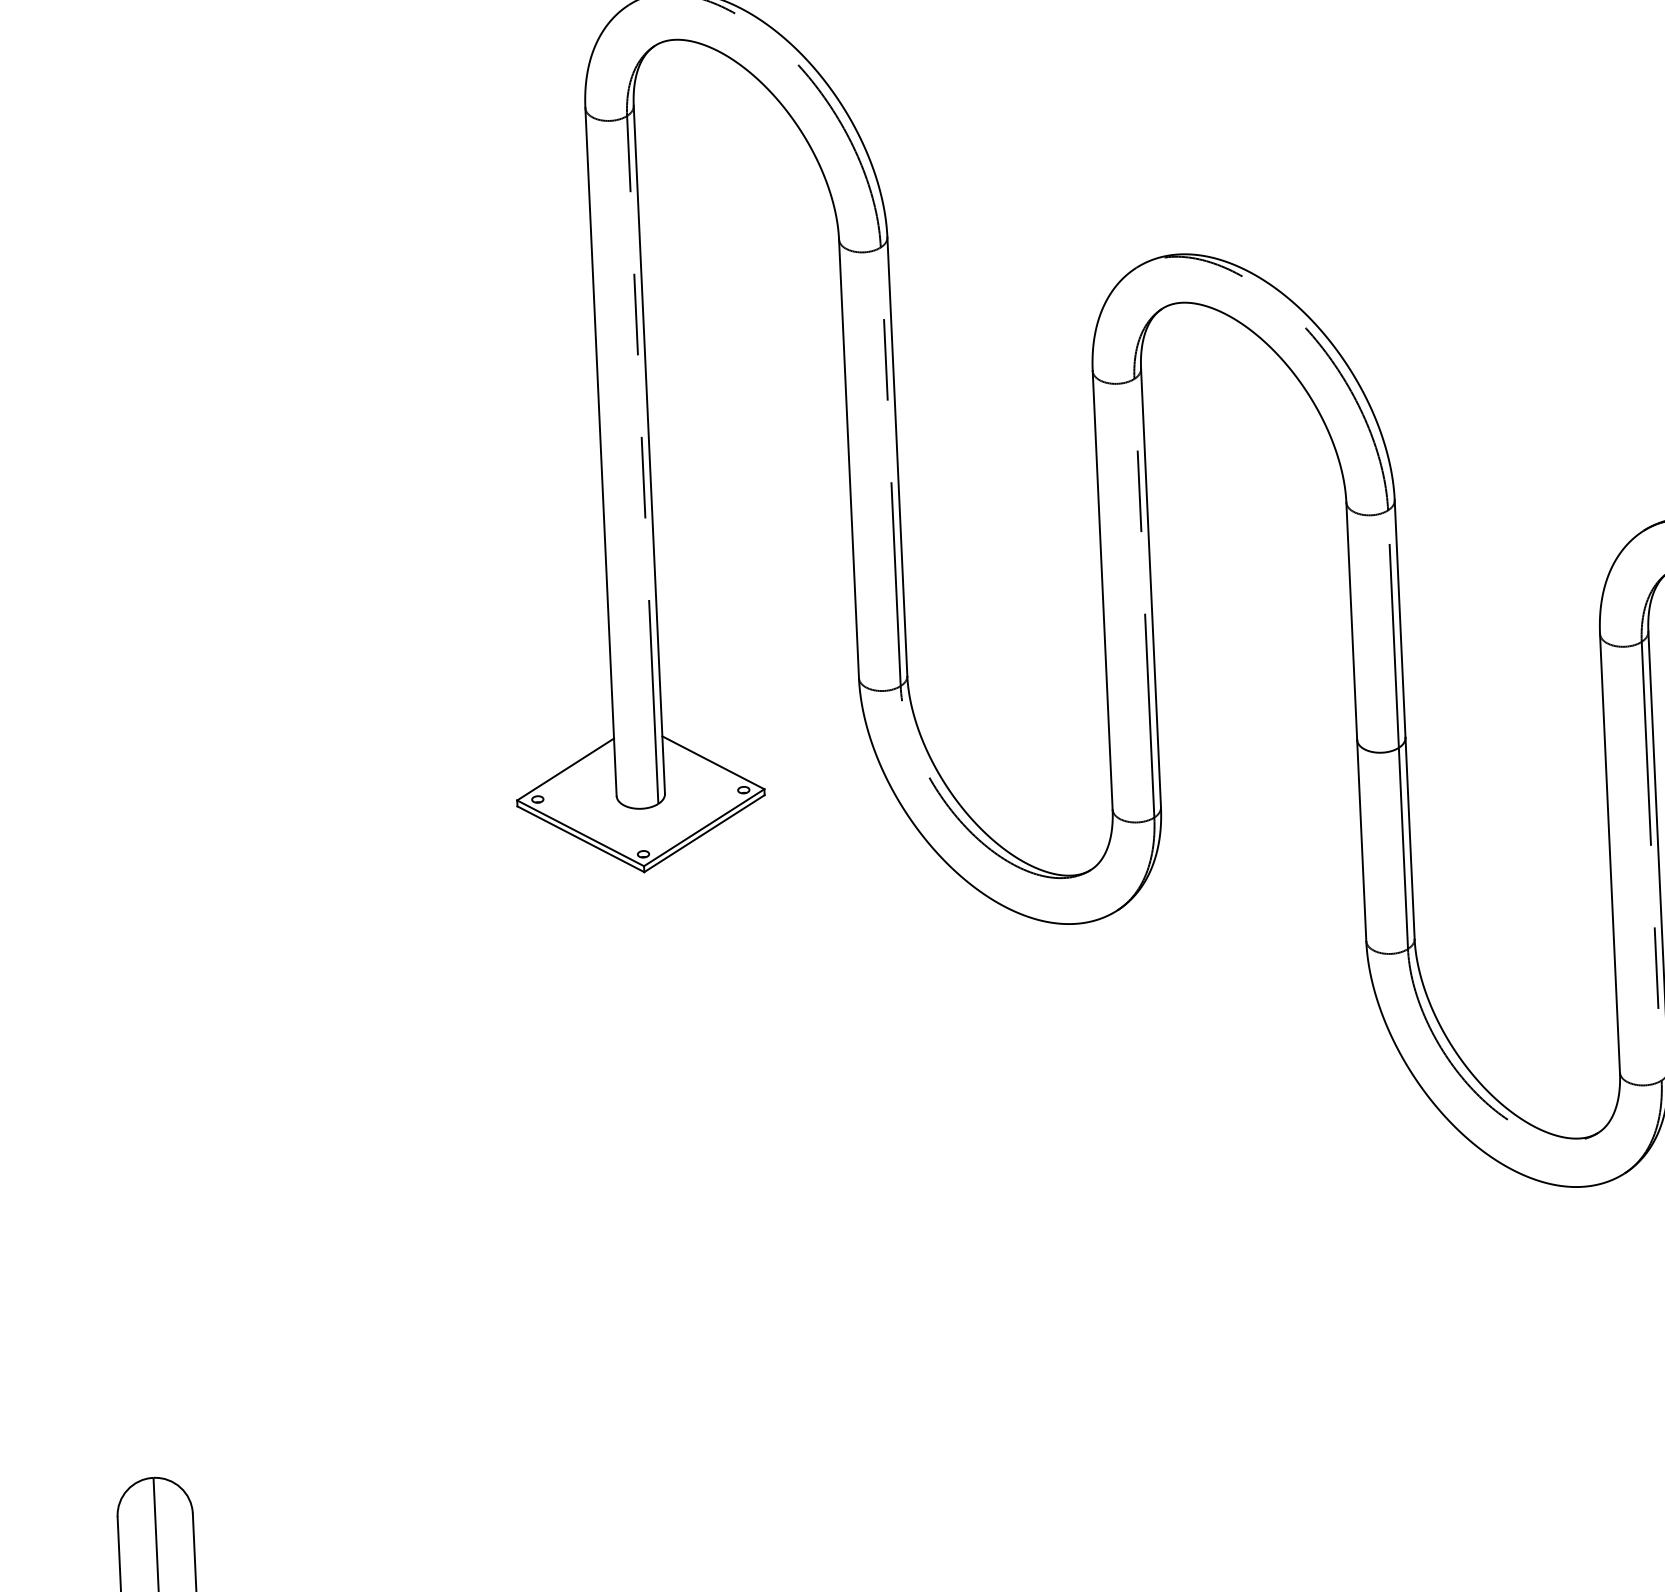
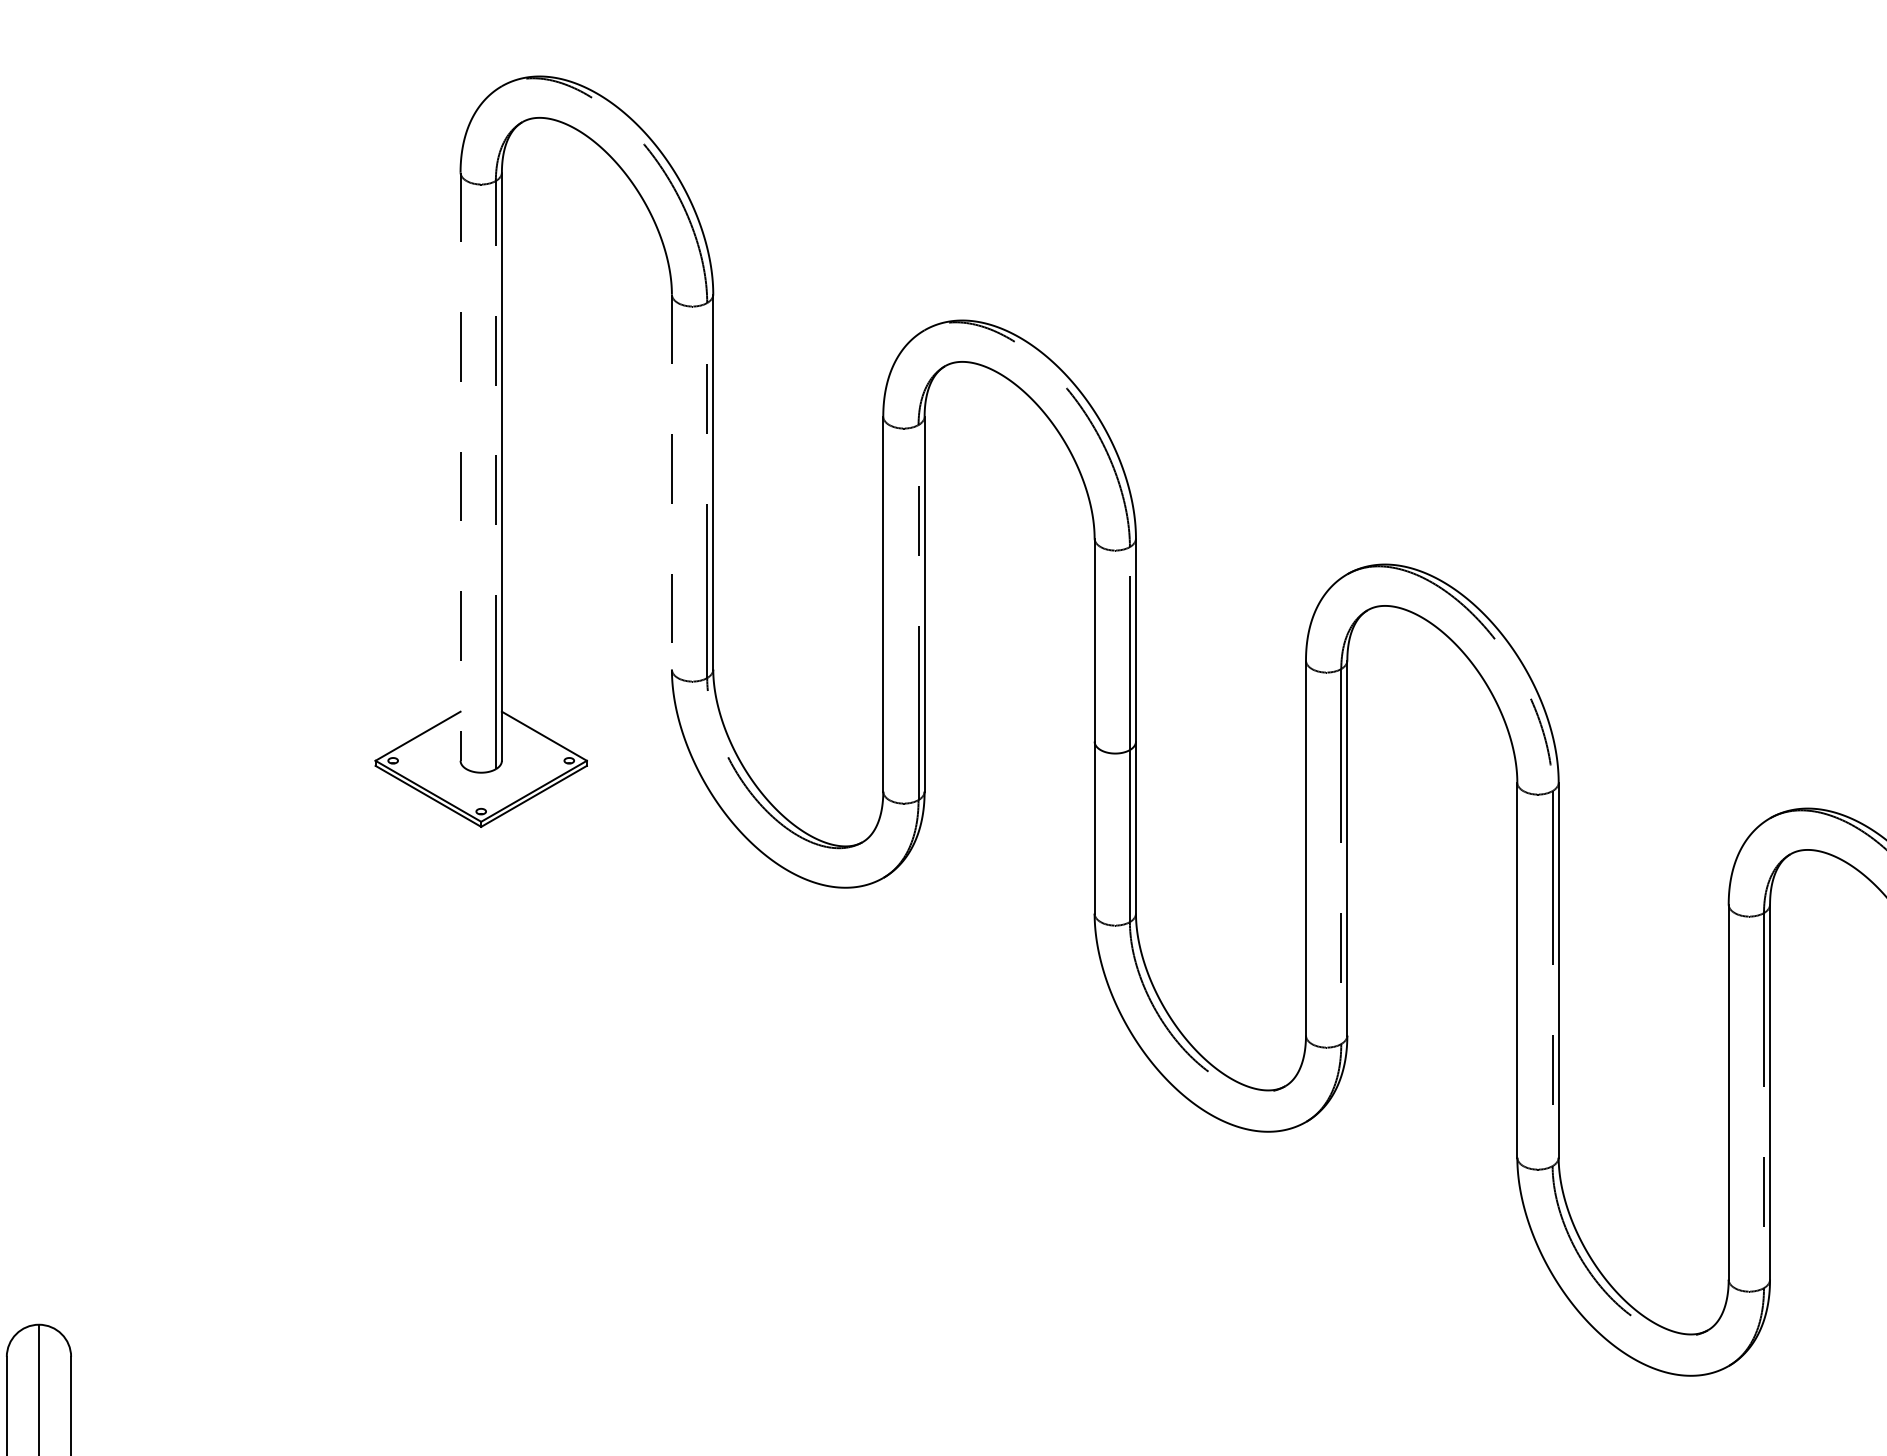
line: (600, 452) -> (460, 467), solid -> dashed
line: (848, 459) -> (671, 482), solid -> dashed

